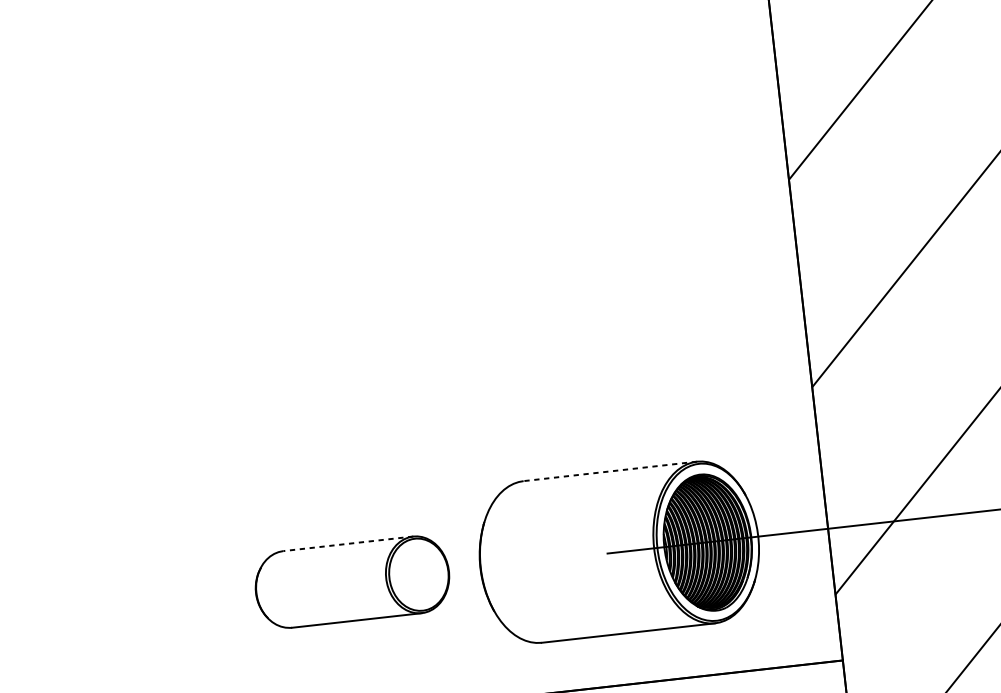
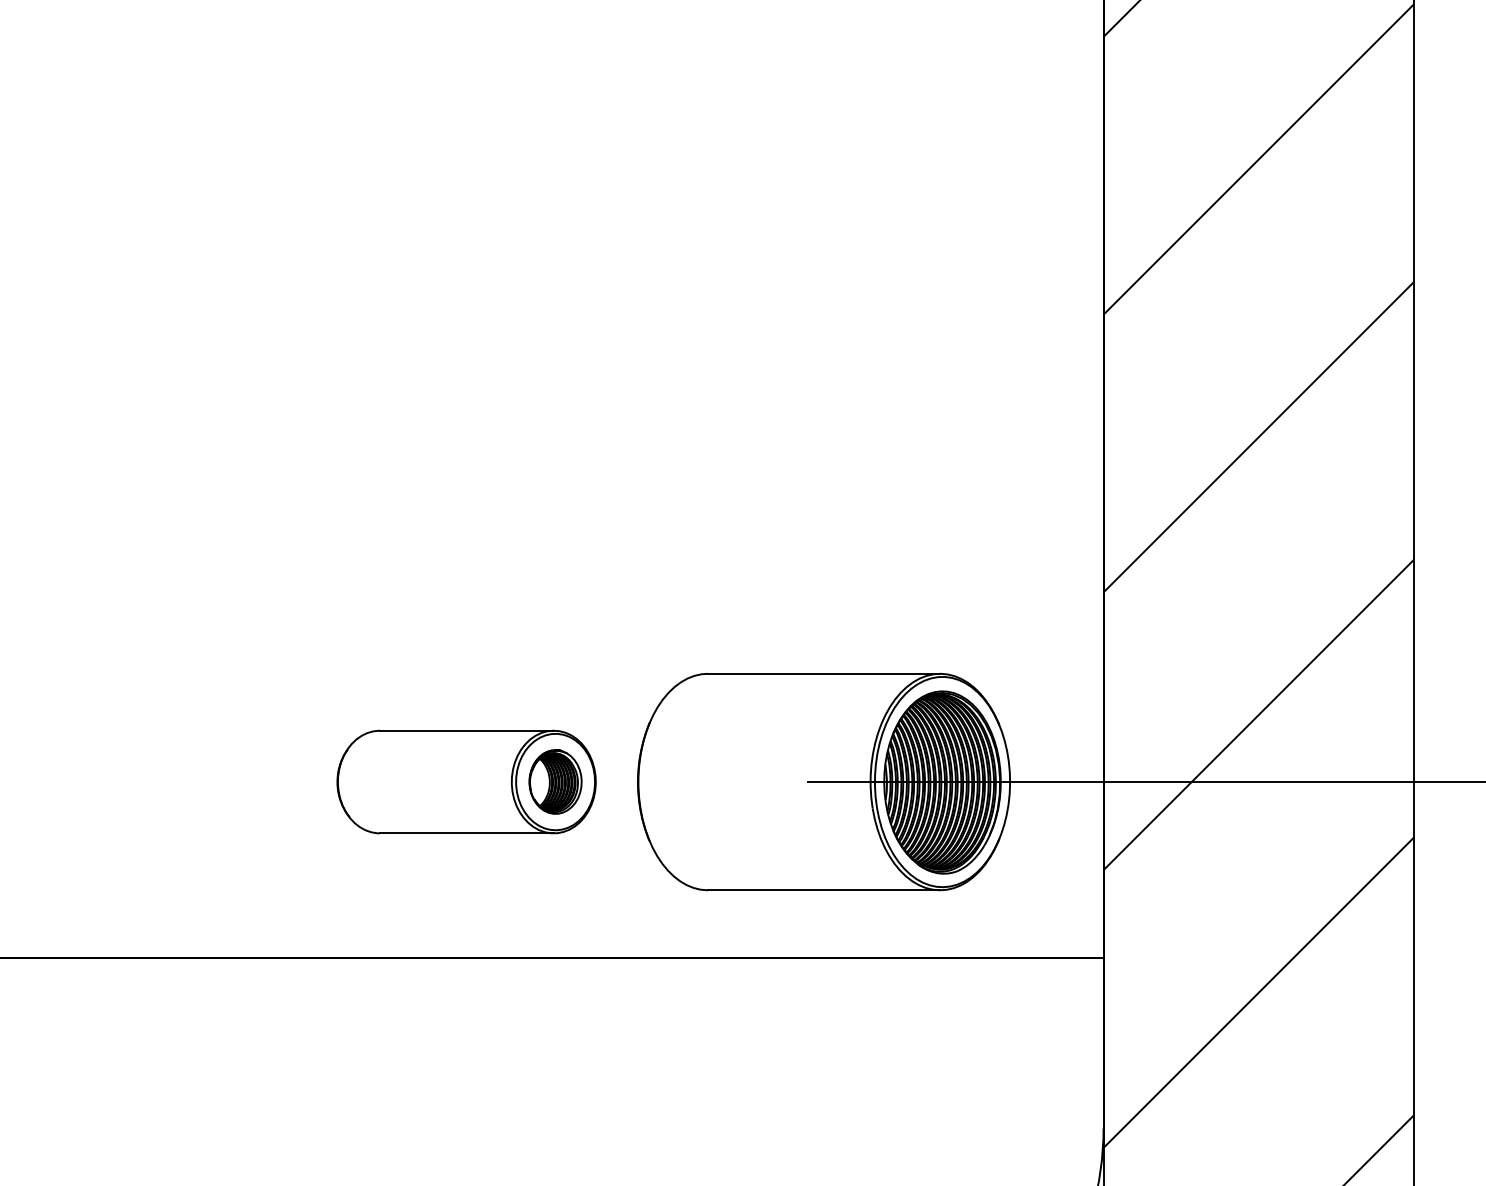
line: (609, 471) -> (823, 673), dashed -> solid
line: (348, 543) -> (466, 730), dashed -> solid
part: (418, 574) -> (555, 781), added

